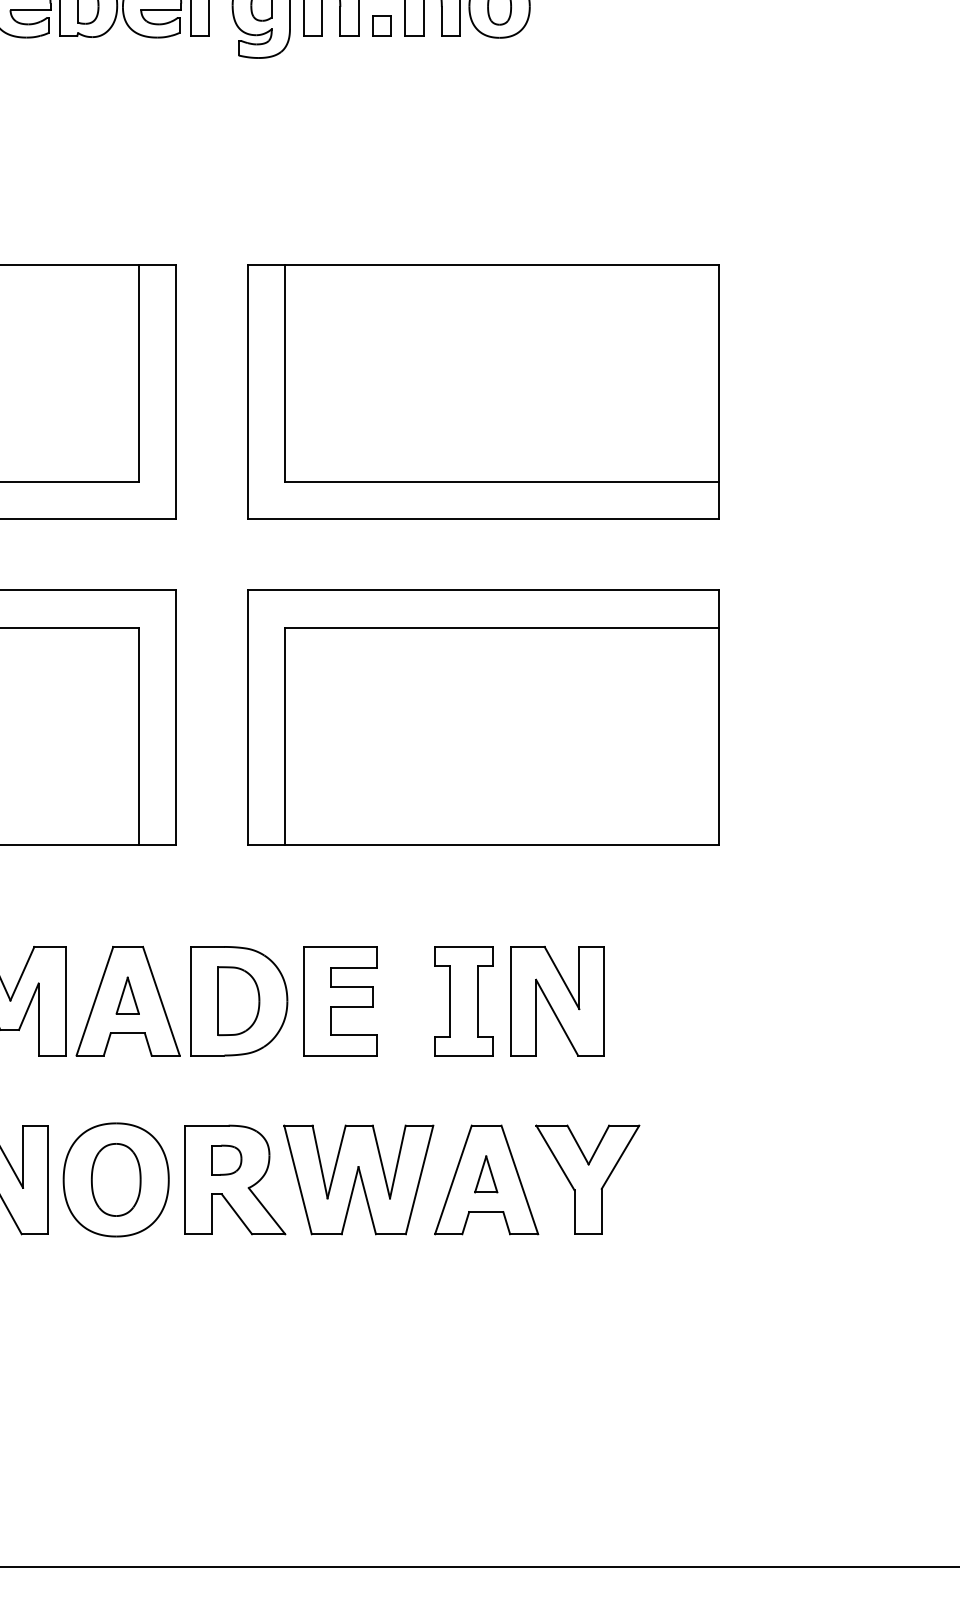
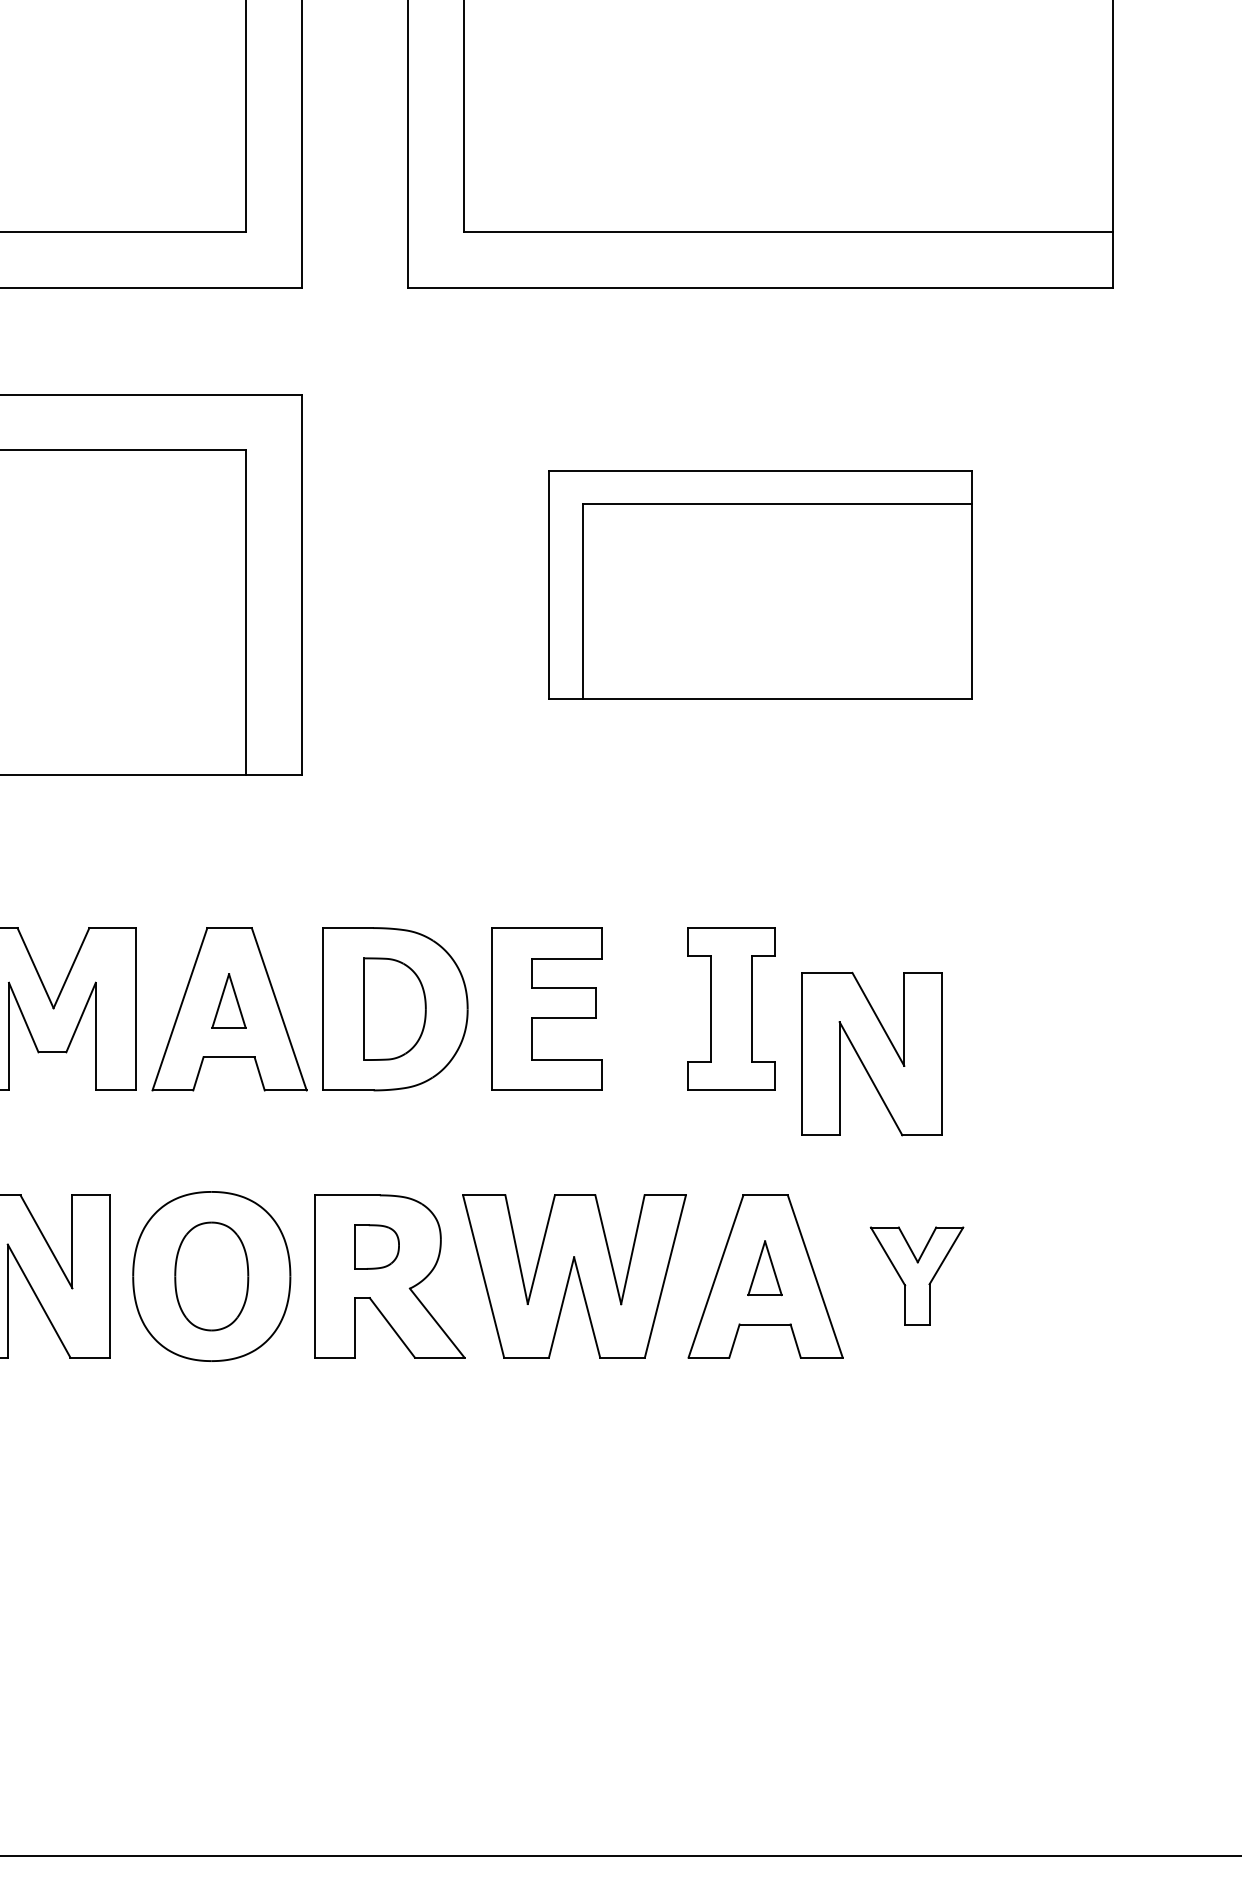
part: (483, 717) -> (760, 584), size x0.6
part: (557, 1001) -> (871, 1054), moved
part: (587, 1179) -> (916, 1275), size x0.6

